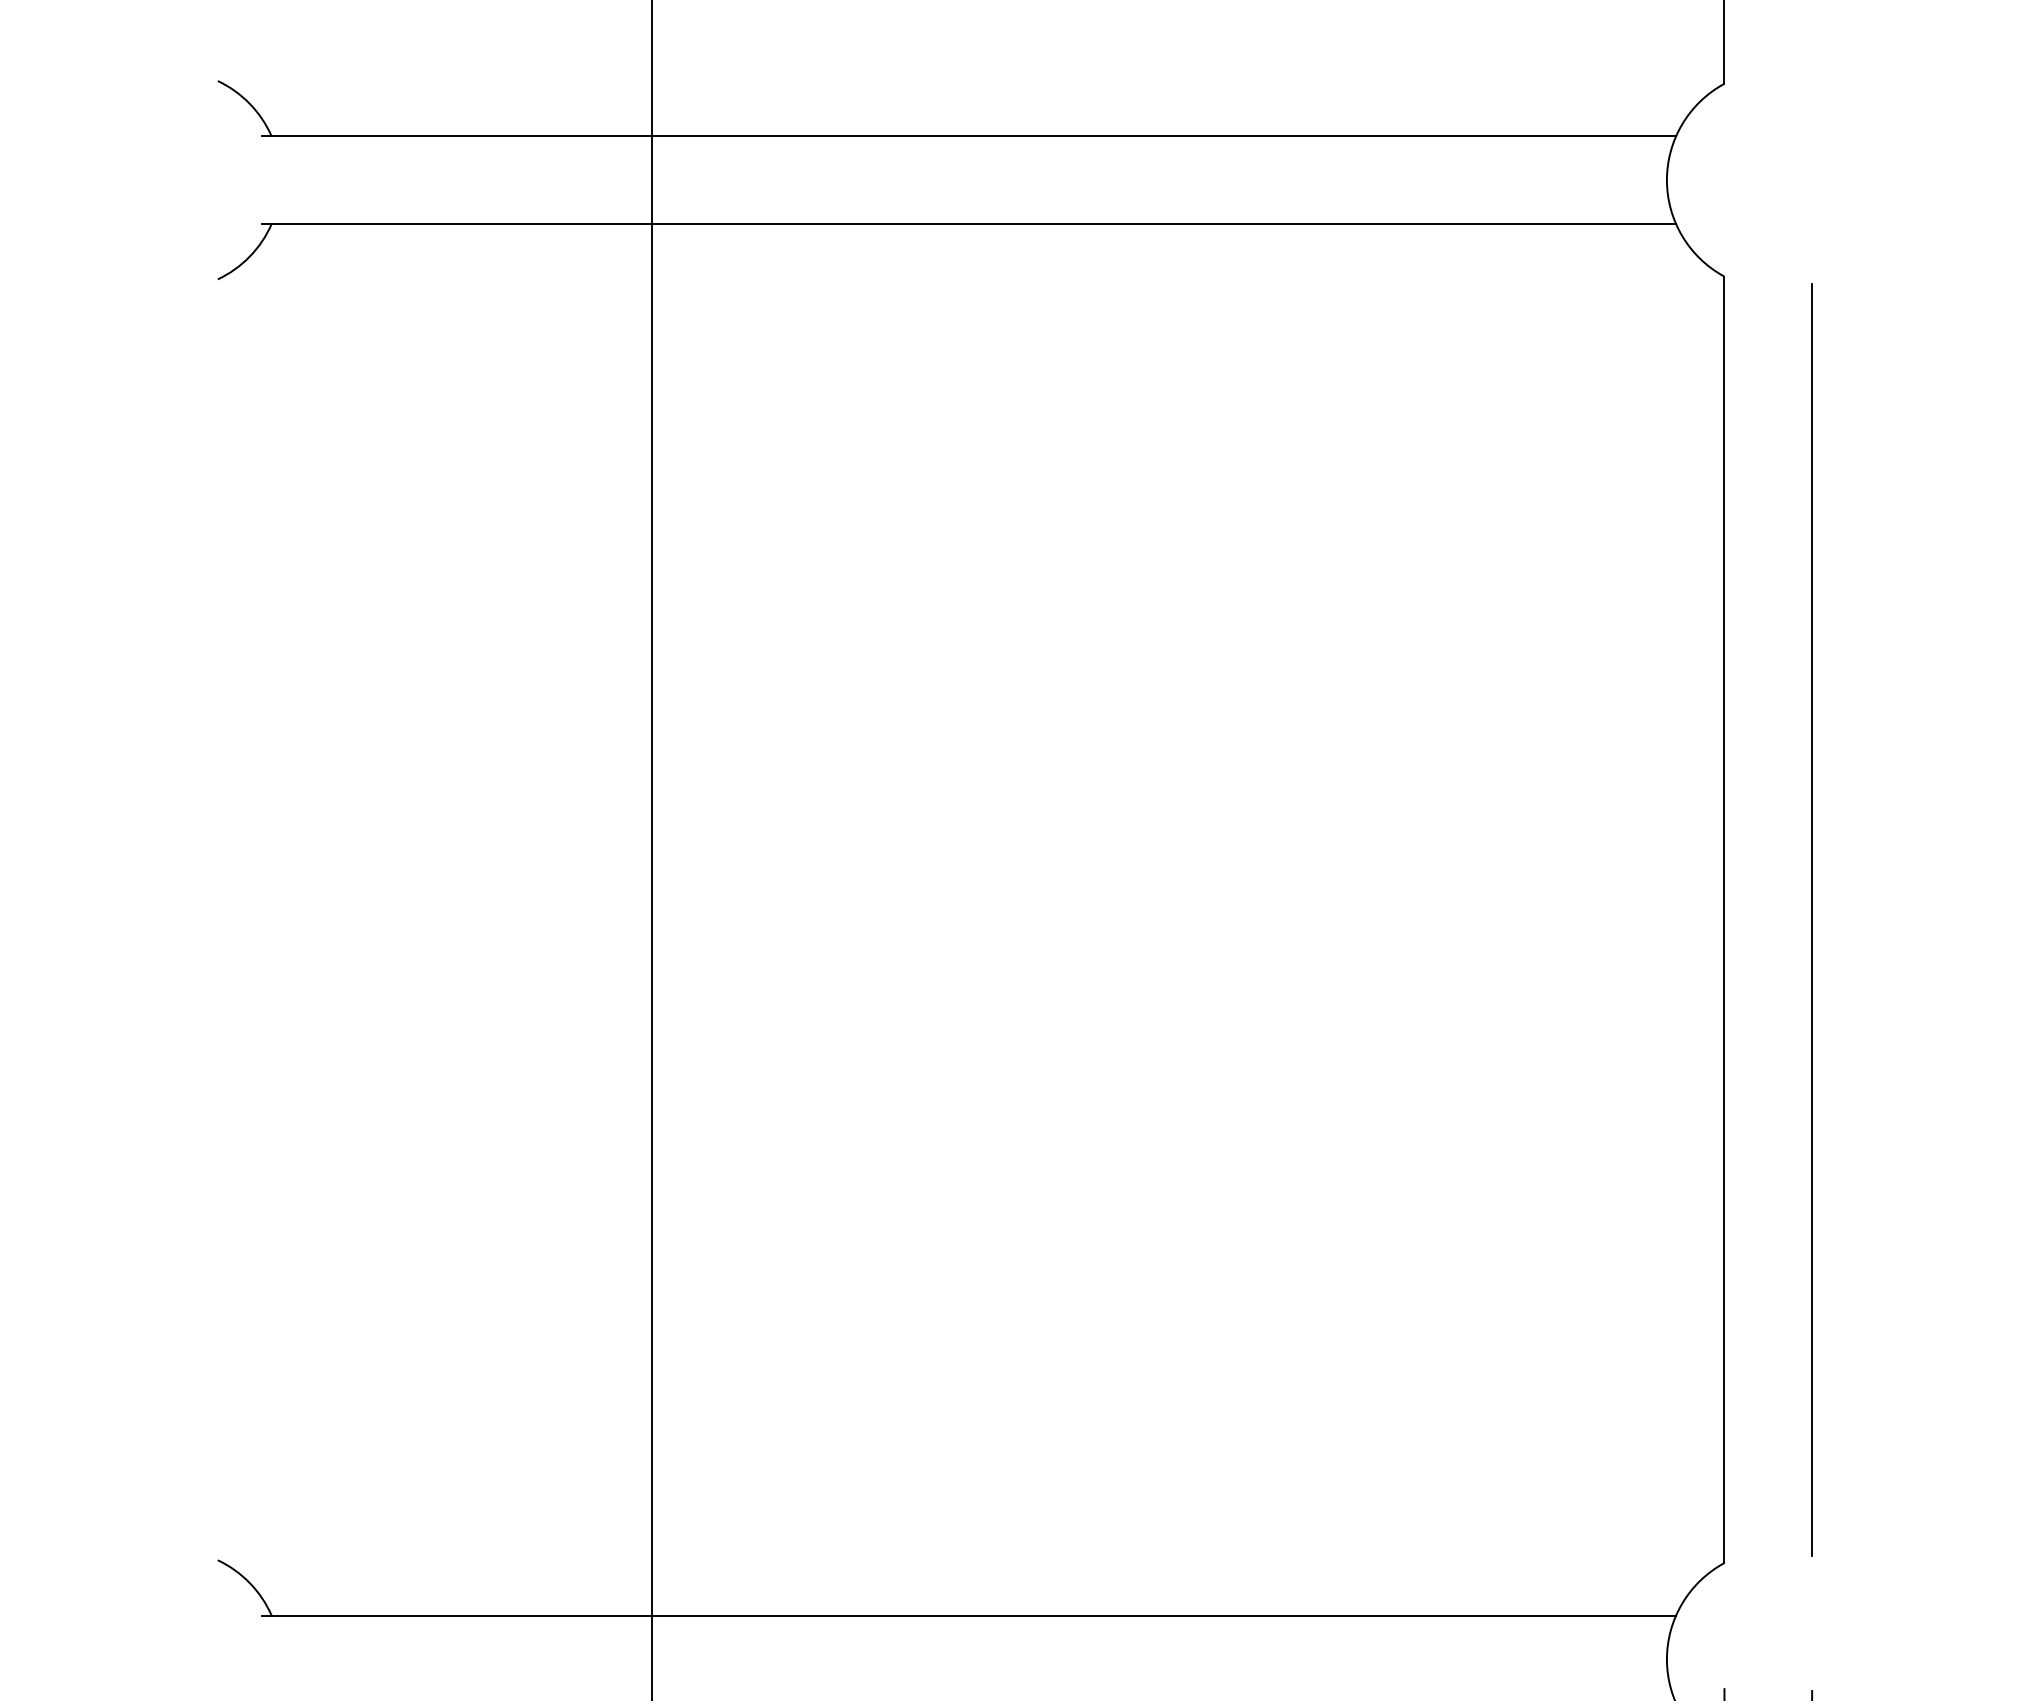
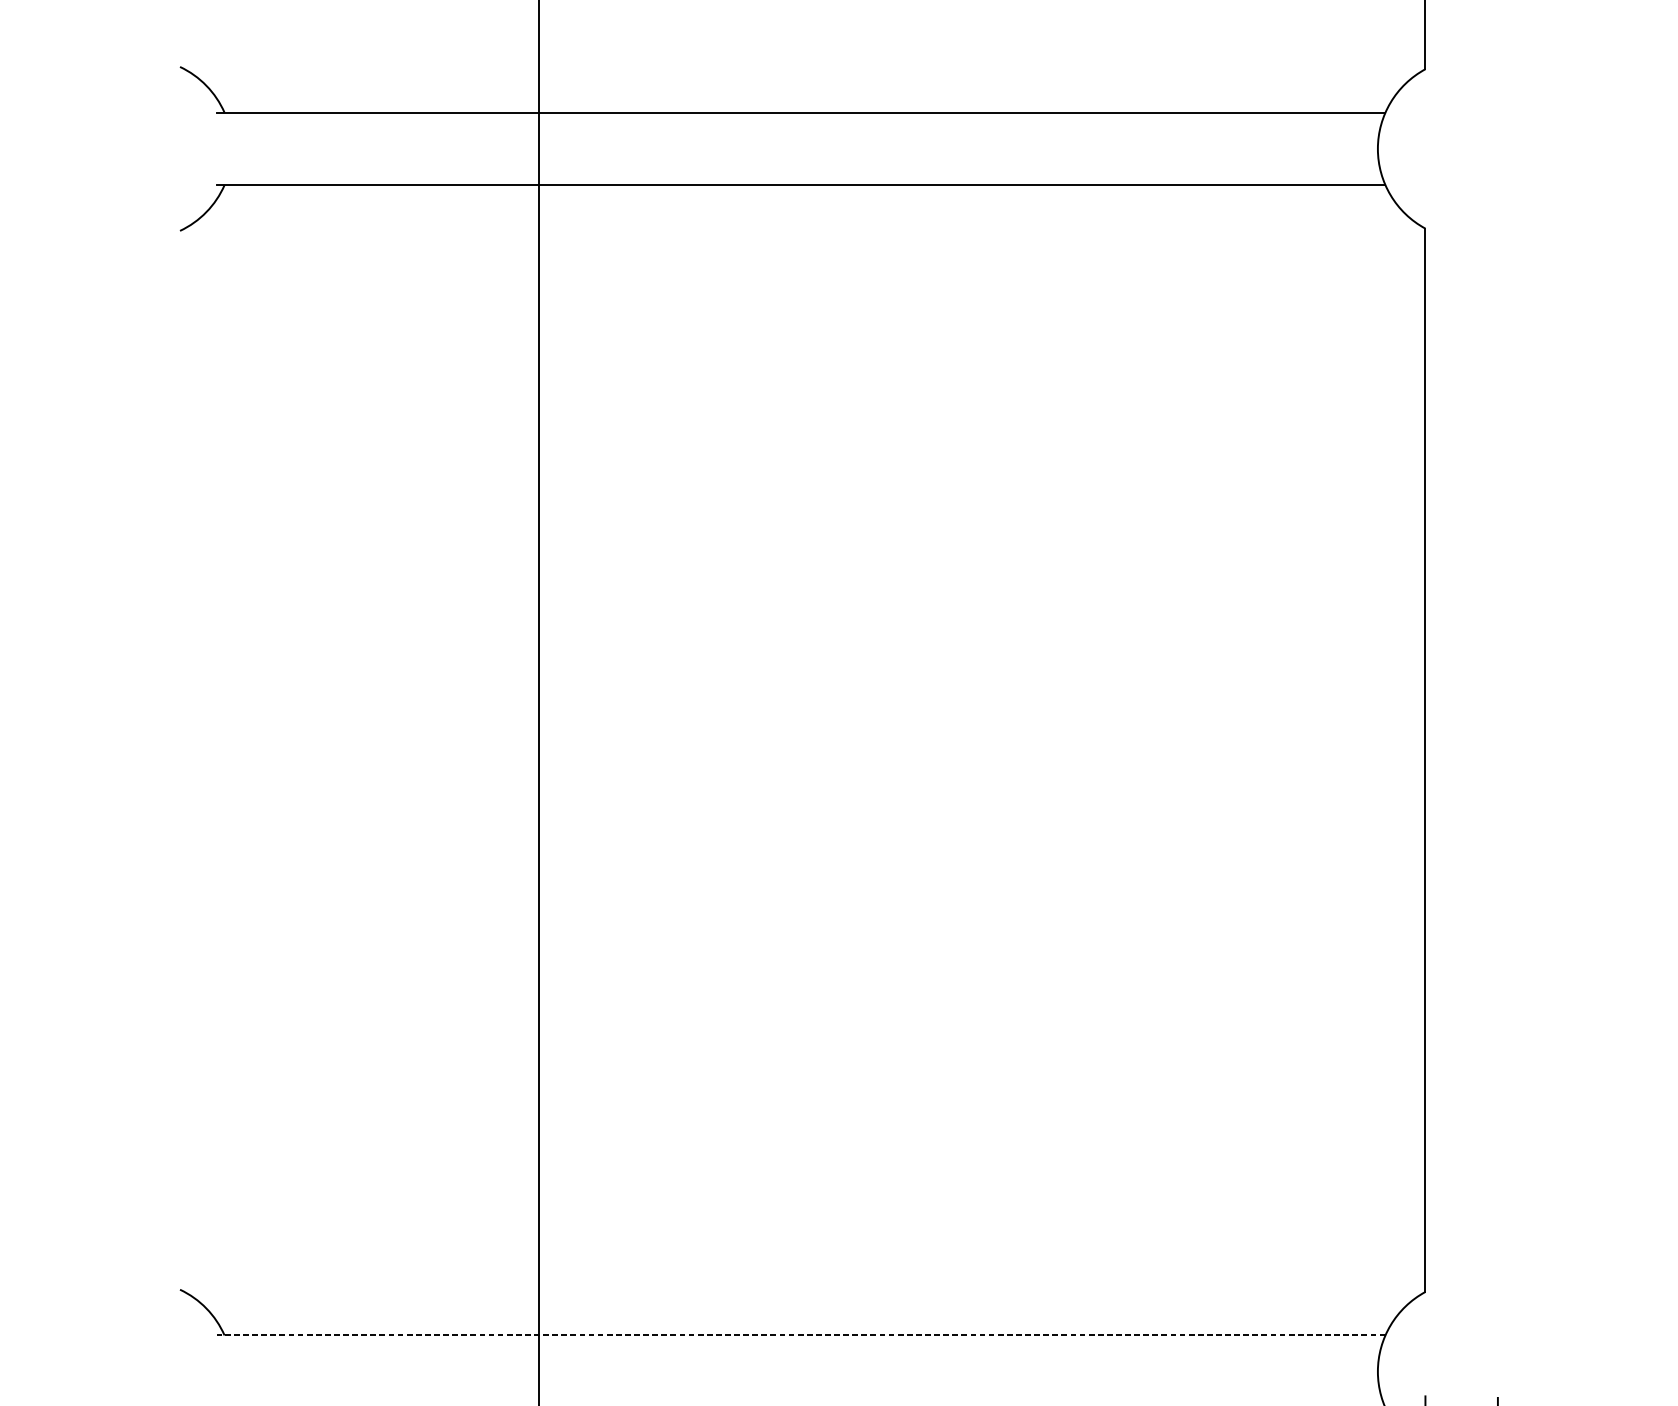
line: (1812, 919) -> (1498, 760), removed
line: (969, 1615) -> (801, 1335), solid -> dashed

